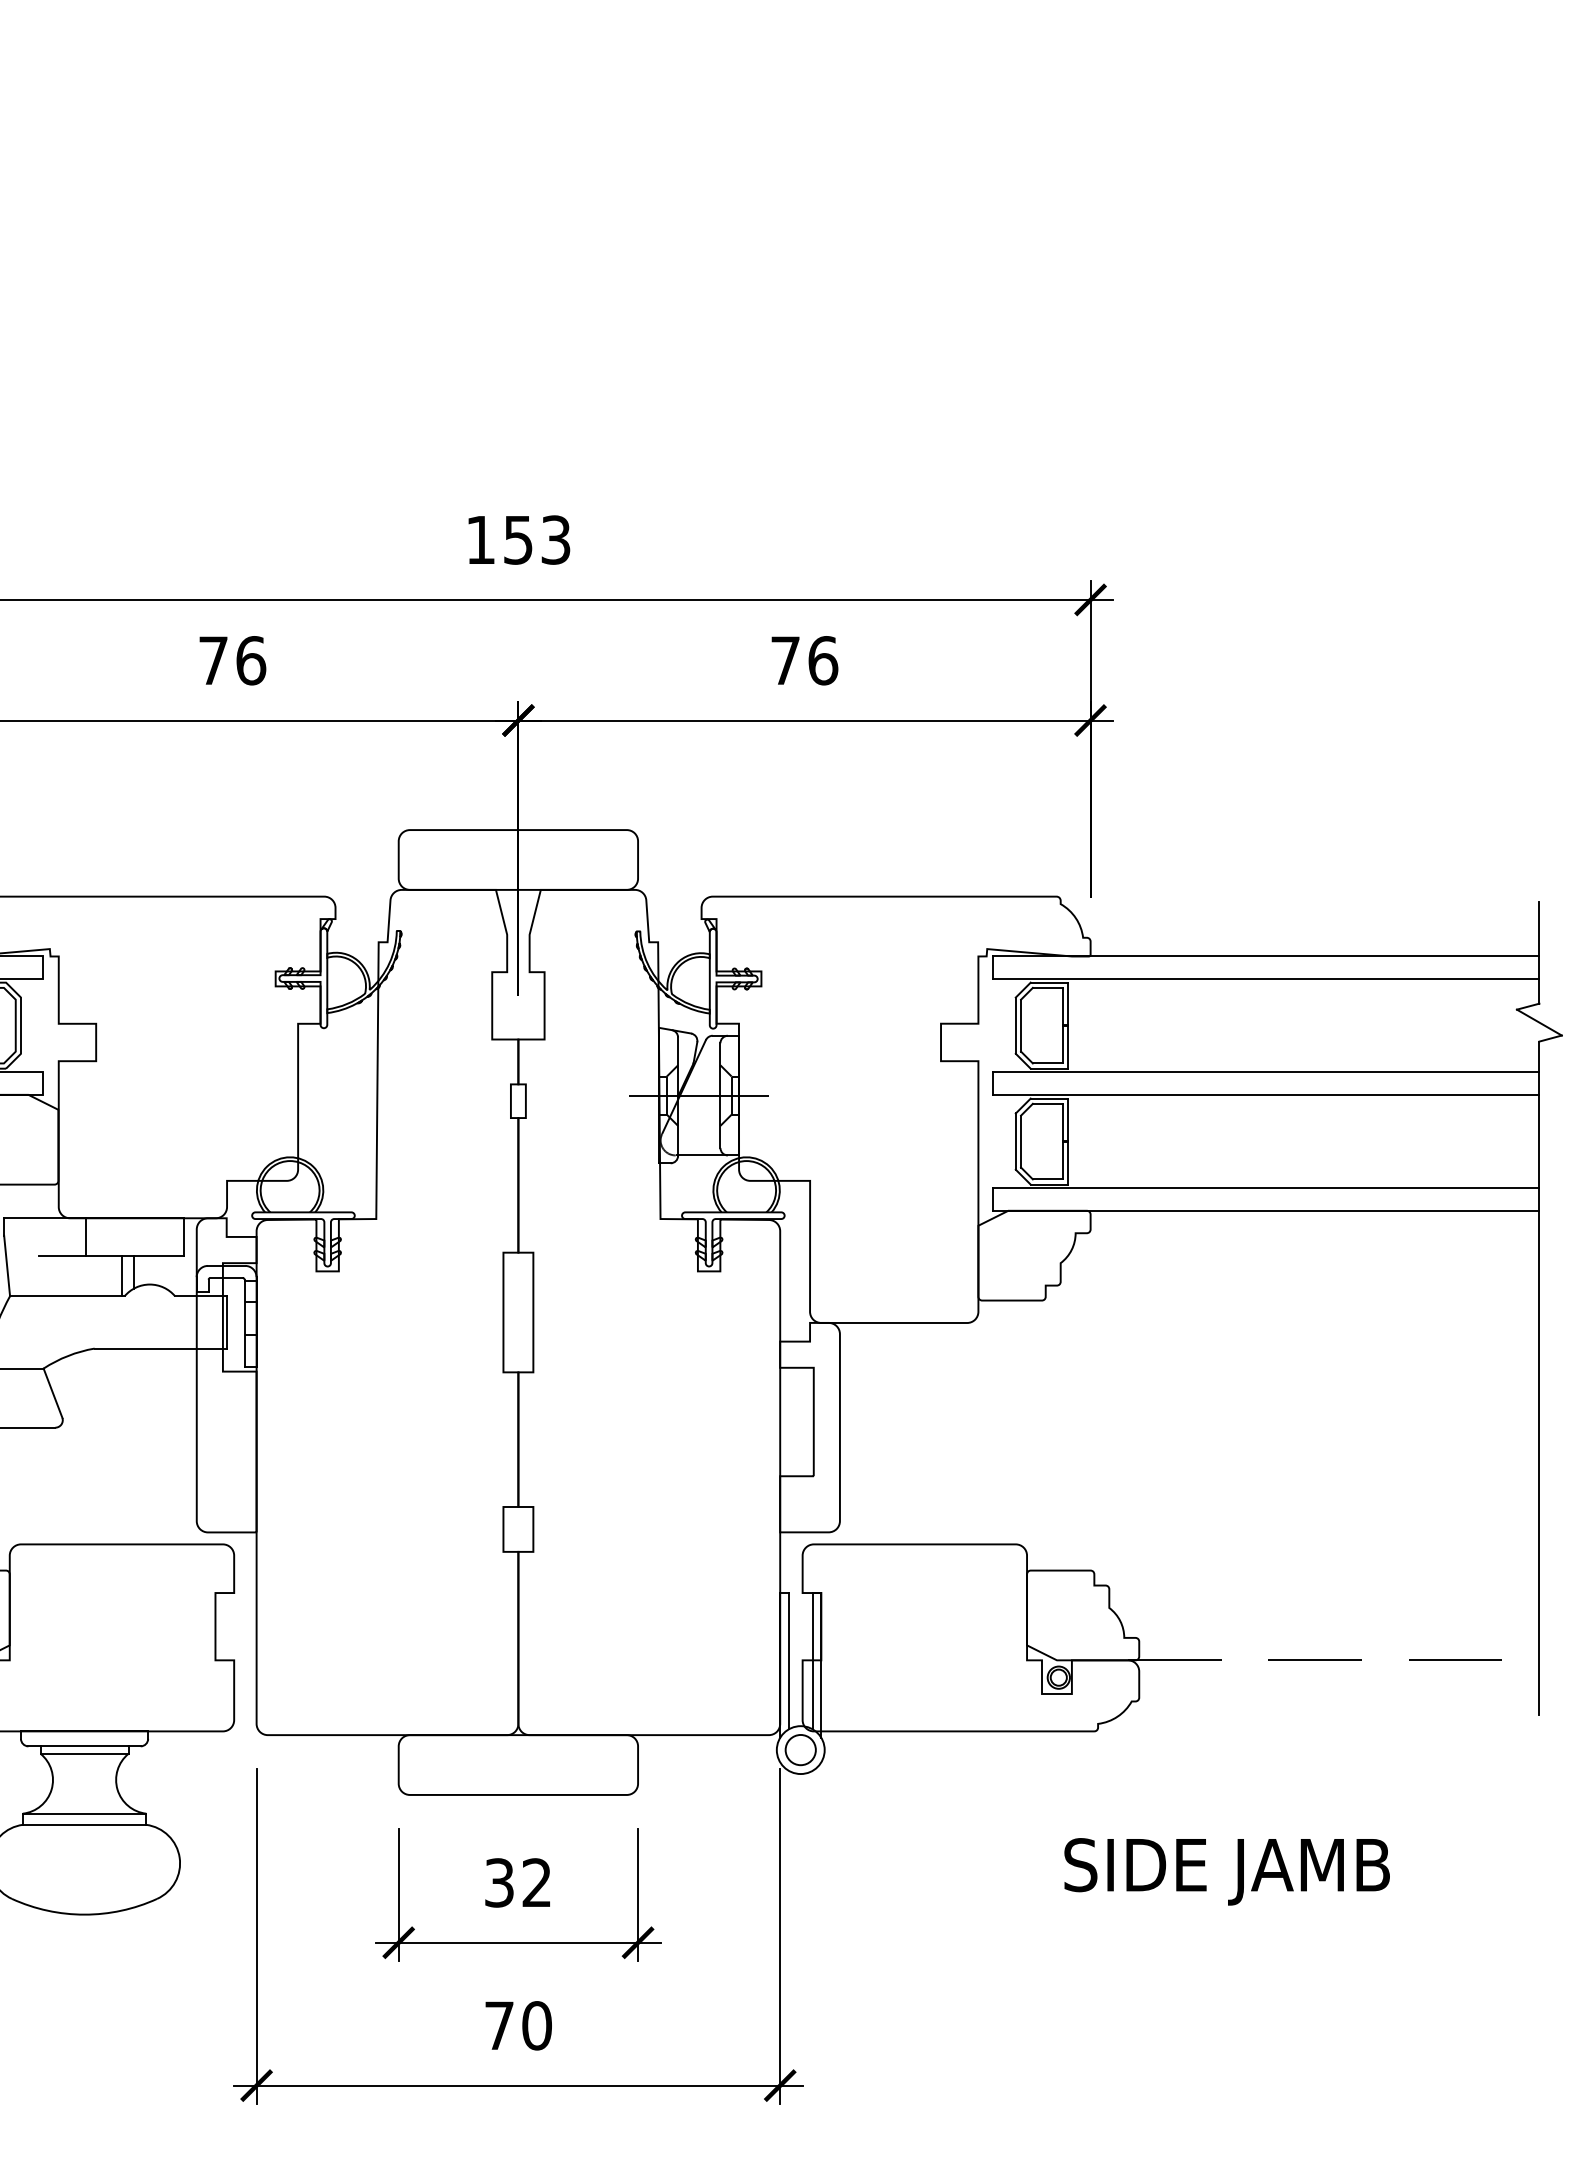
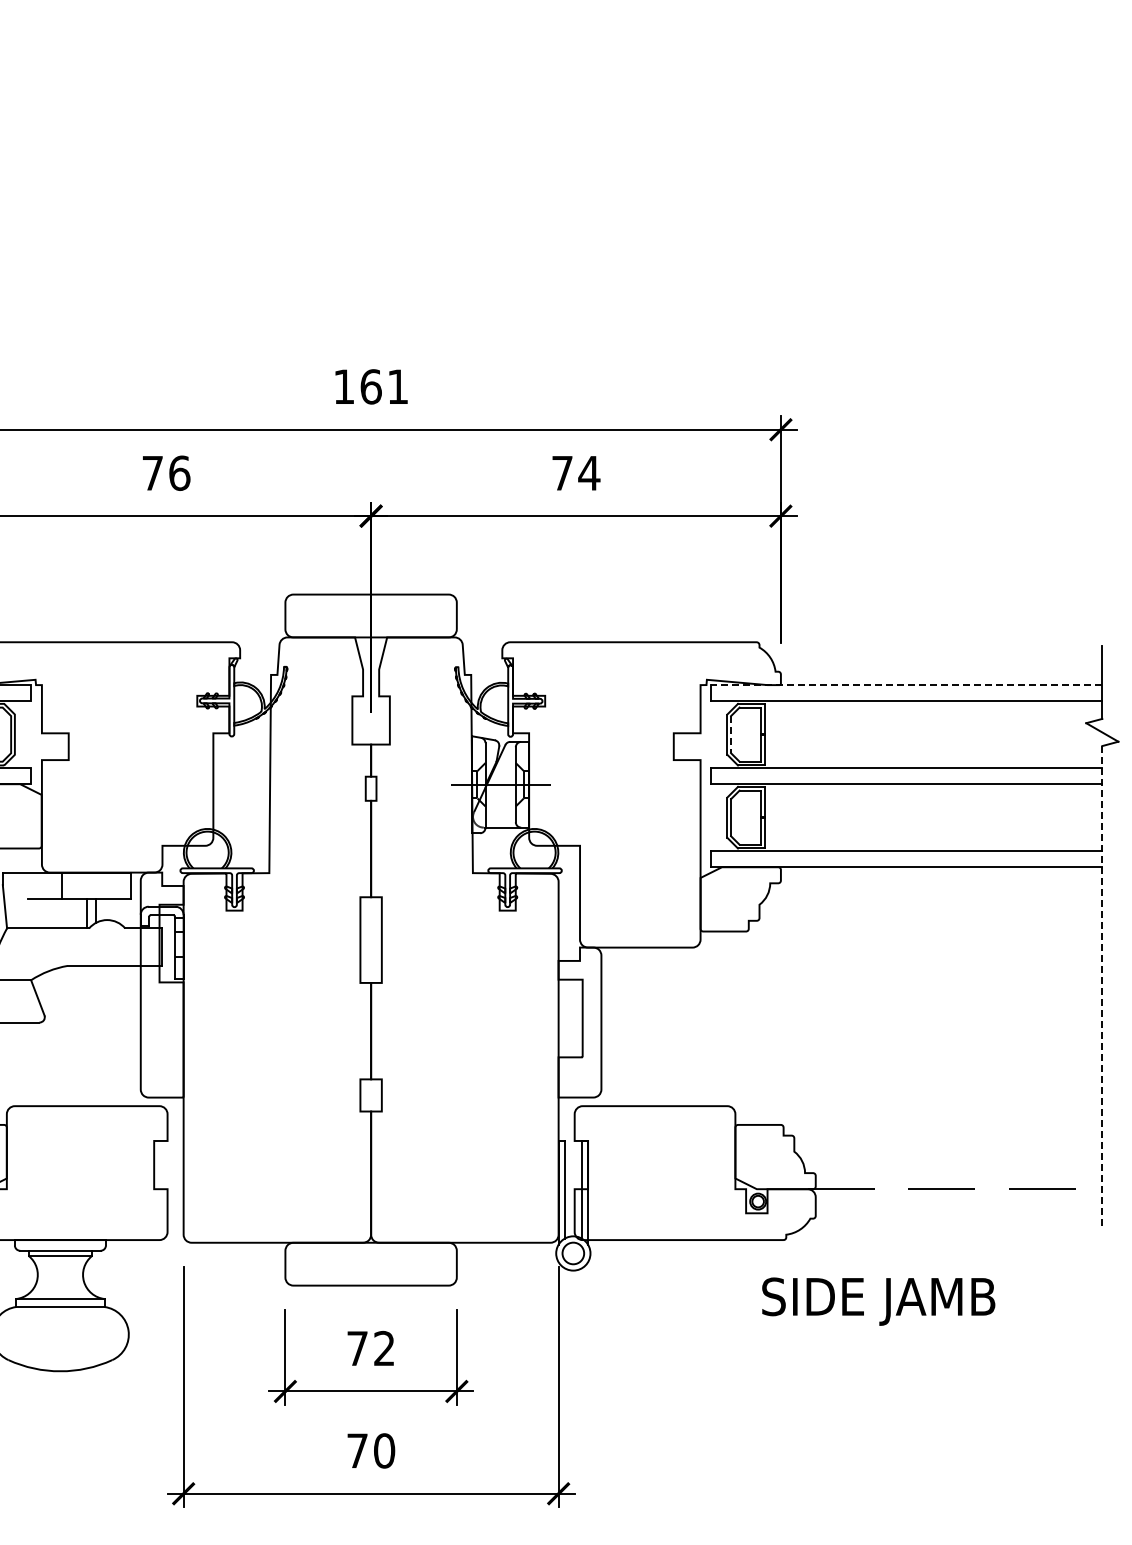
text: (537, 539) -> (384, 386), 153 -> 161
text: (823, 659) -> (589, 472), 76 -> 74
line: (1265, 957) -> (906, 685), solid -> dashed
line: (1021, 1025) -> (731, 734), solid -> dashed
line: (1539, 1378) -> (1102, 987), solid -> dashed
text: (1226, 1871) -> (878, 1301), moved
text: (499, 1882) -> (357, 1348), 32 -> 72

